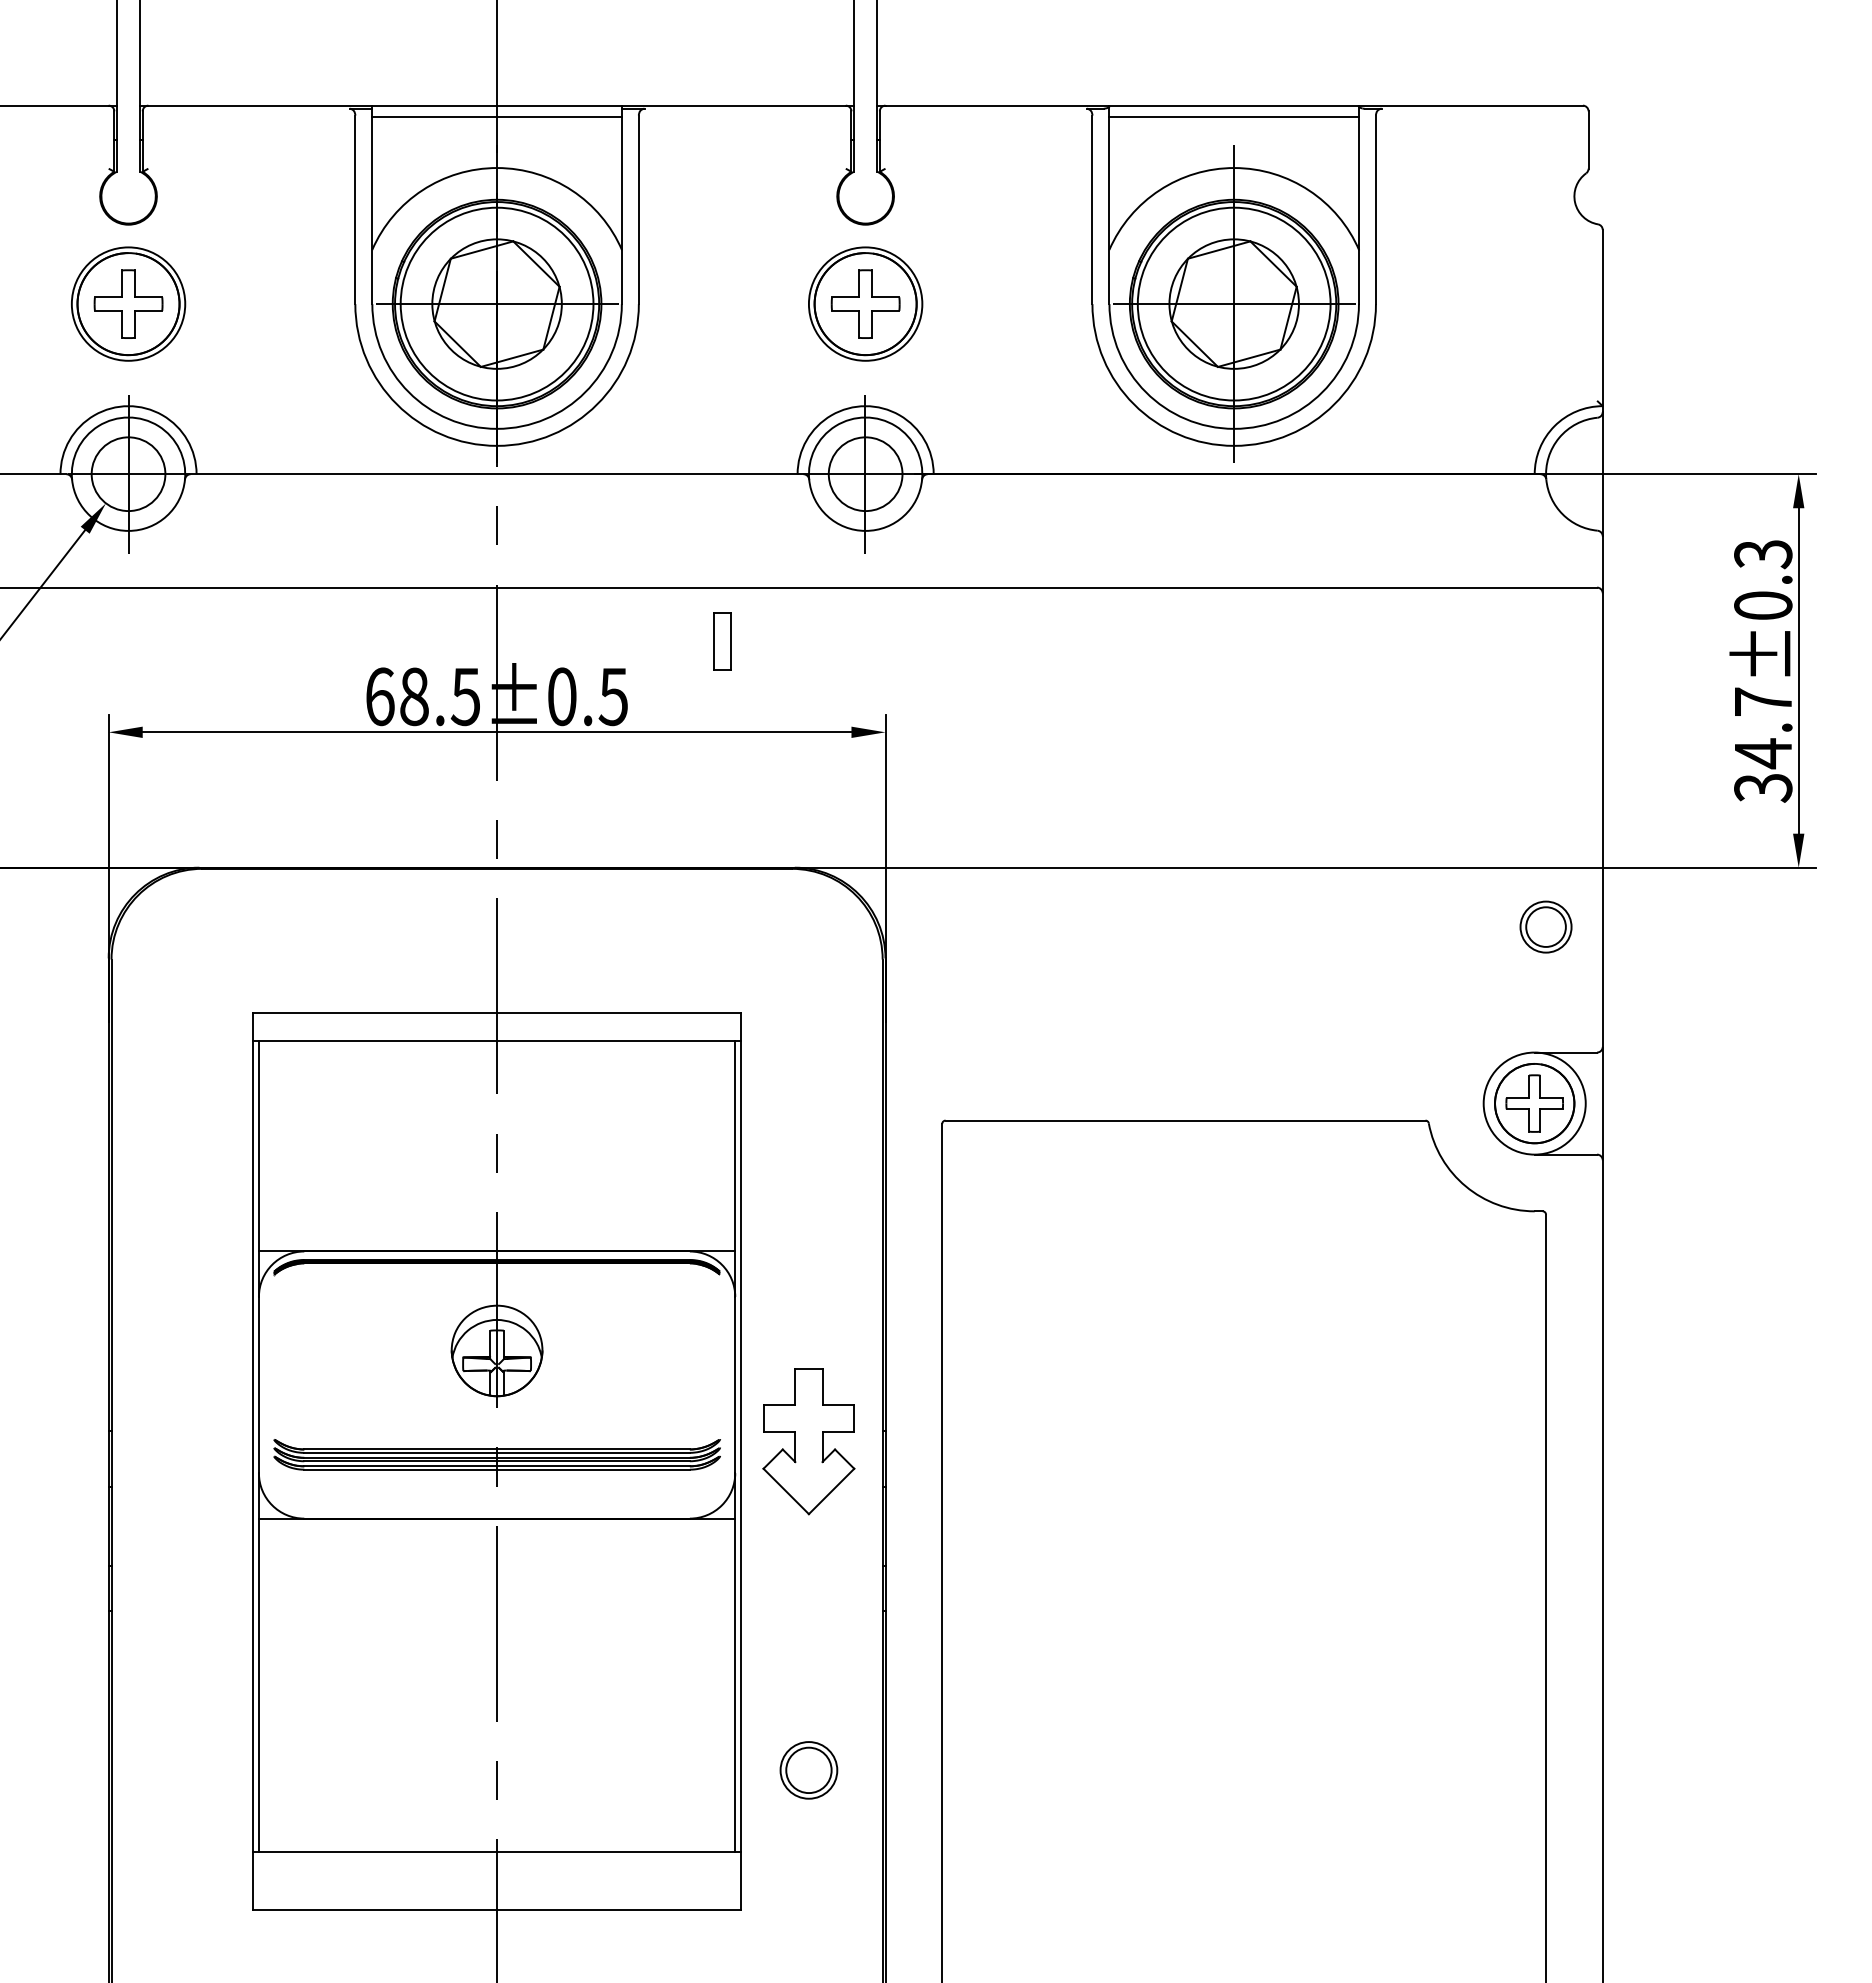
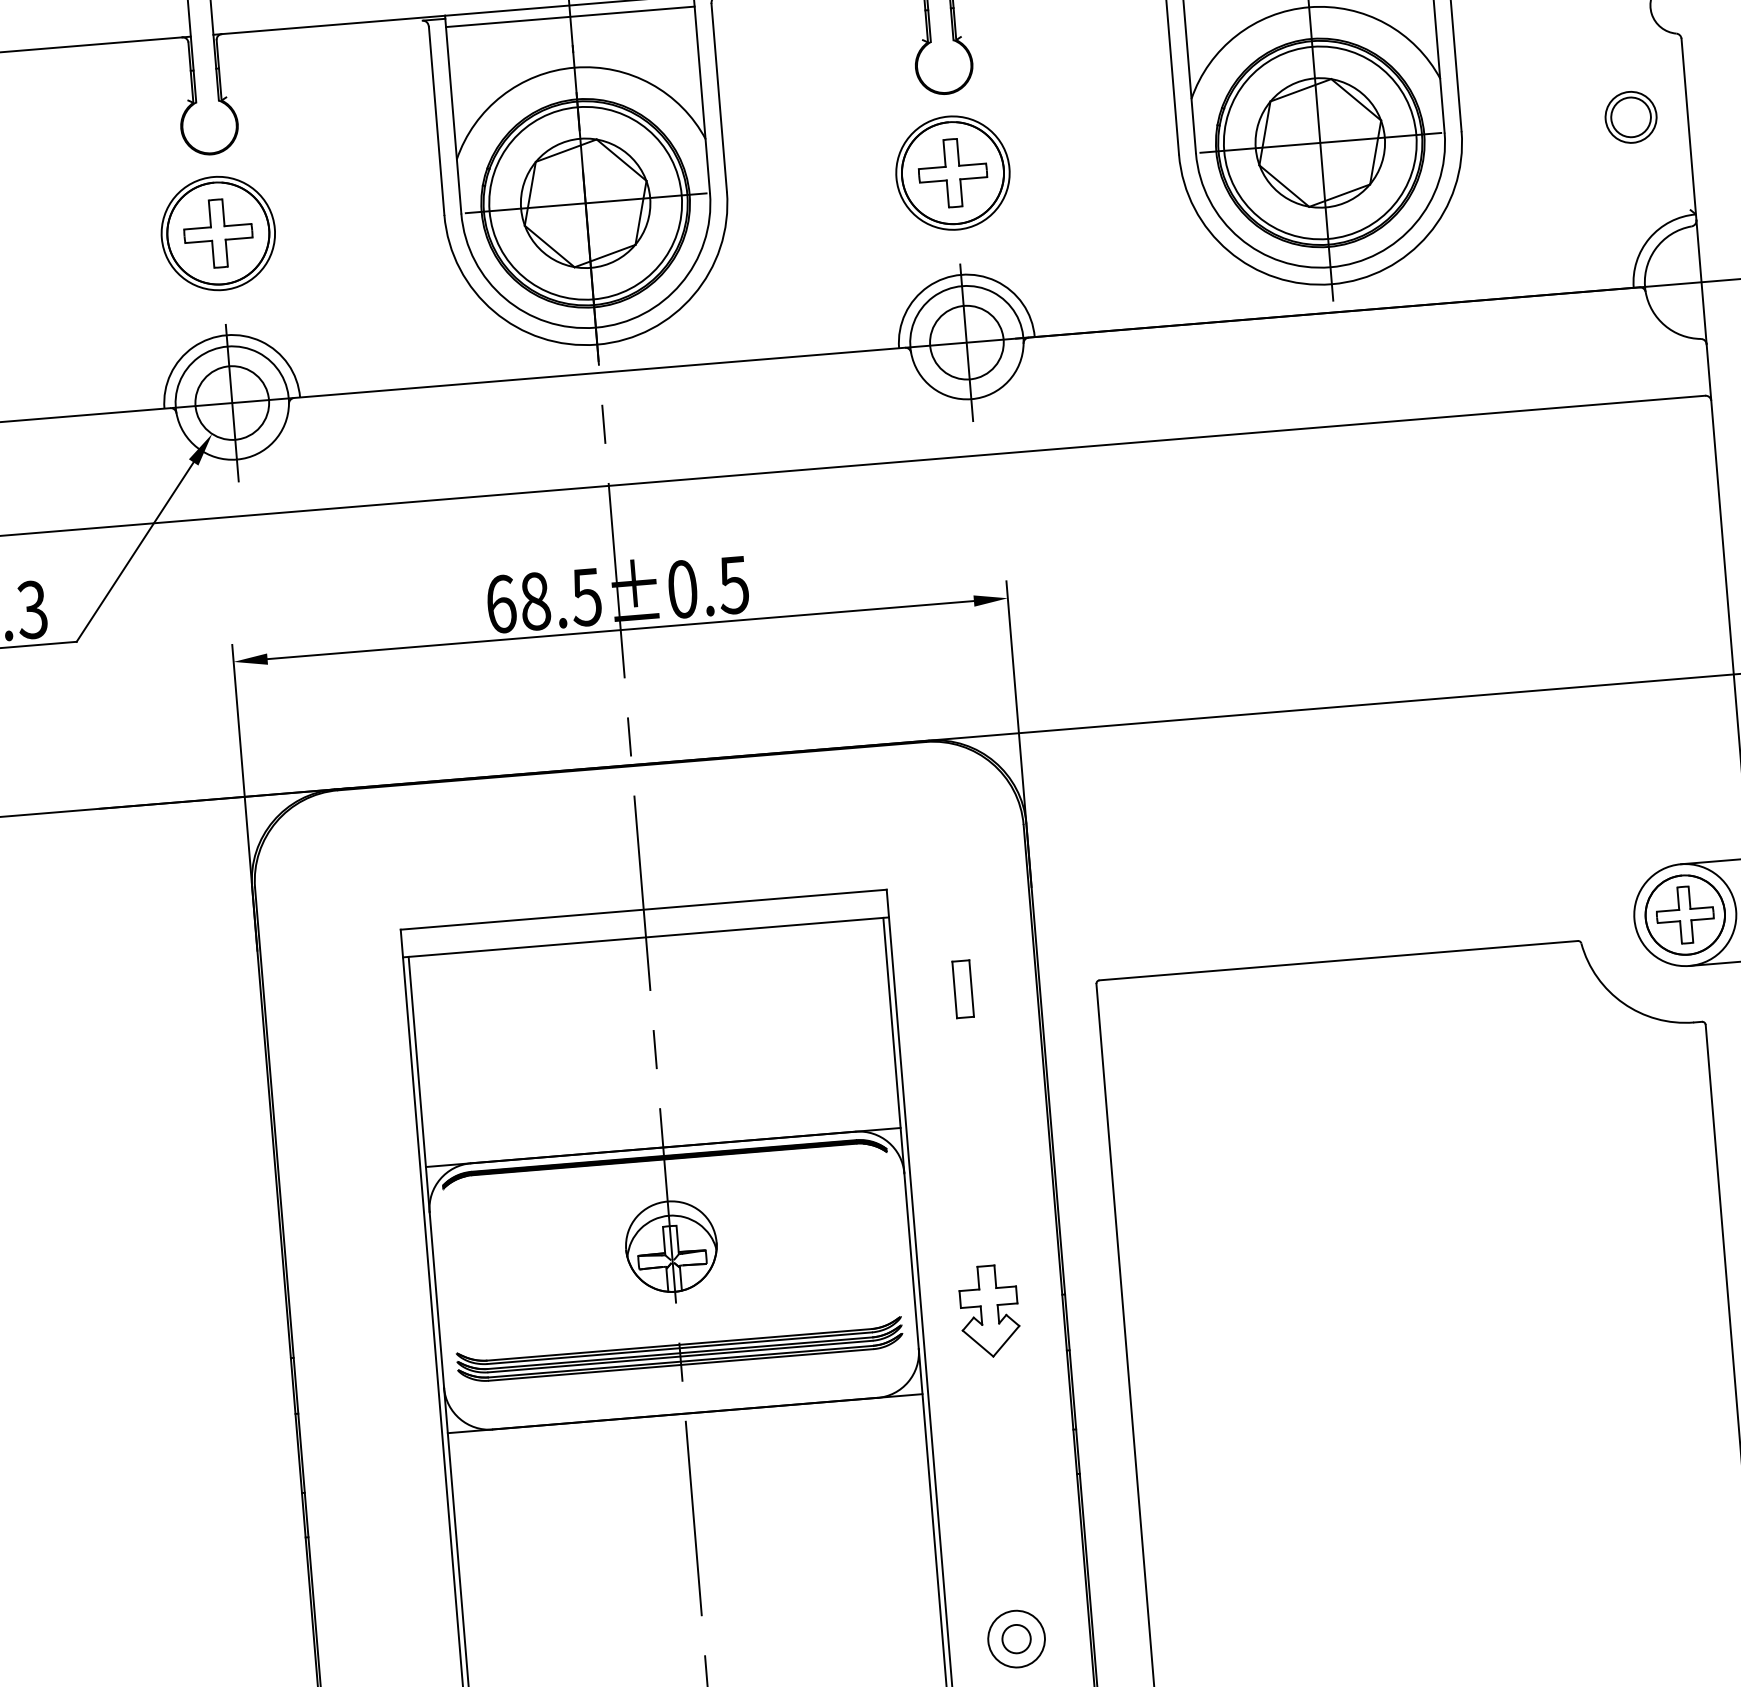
part: (722, 641) -> (962, 989), moved
part: (1545, 926) -> (1630, 116), moved
part: (808, 1441) -> (989, 1311), size x0.62
circle: (808, 1770) -> (1016, 1639), size x0.62

